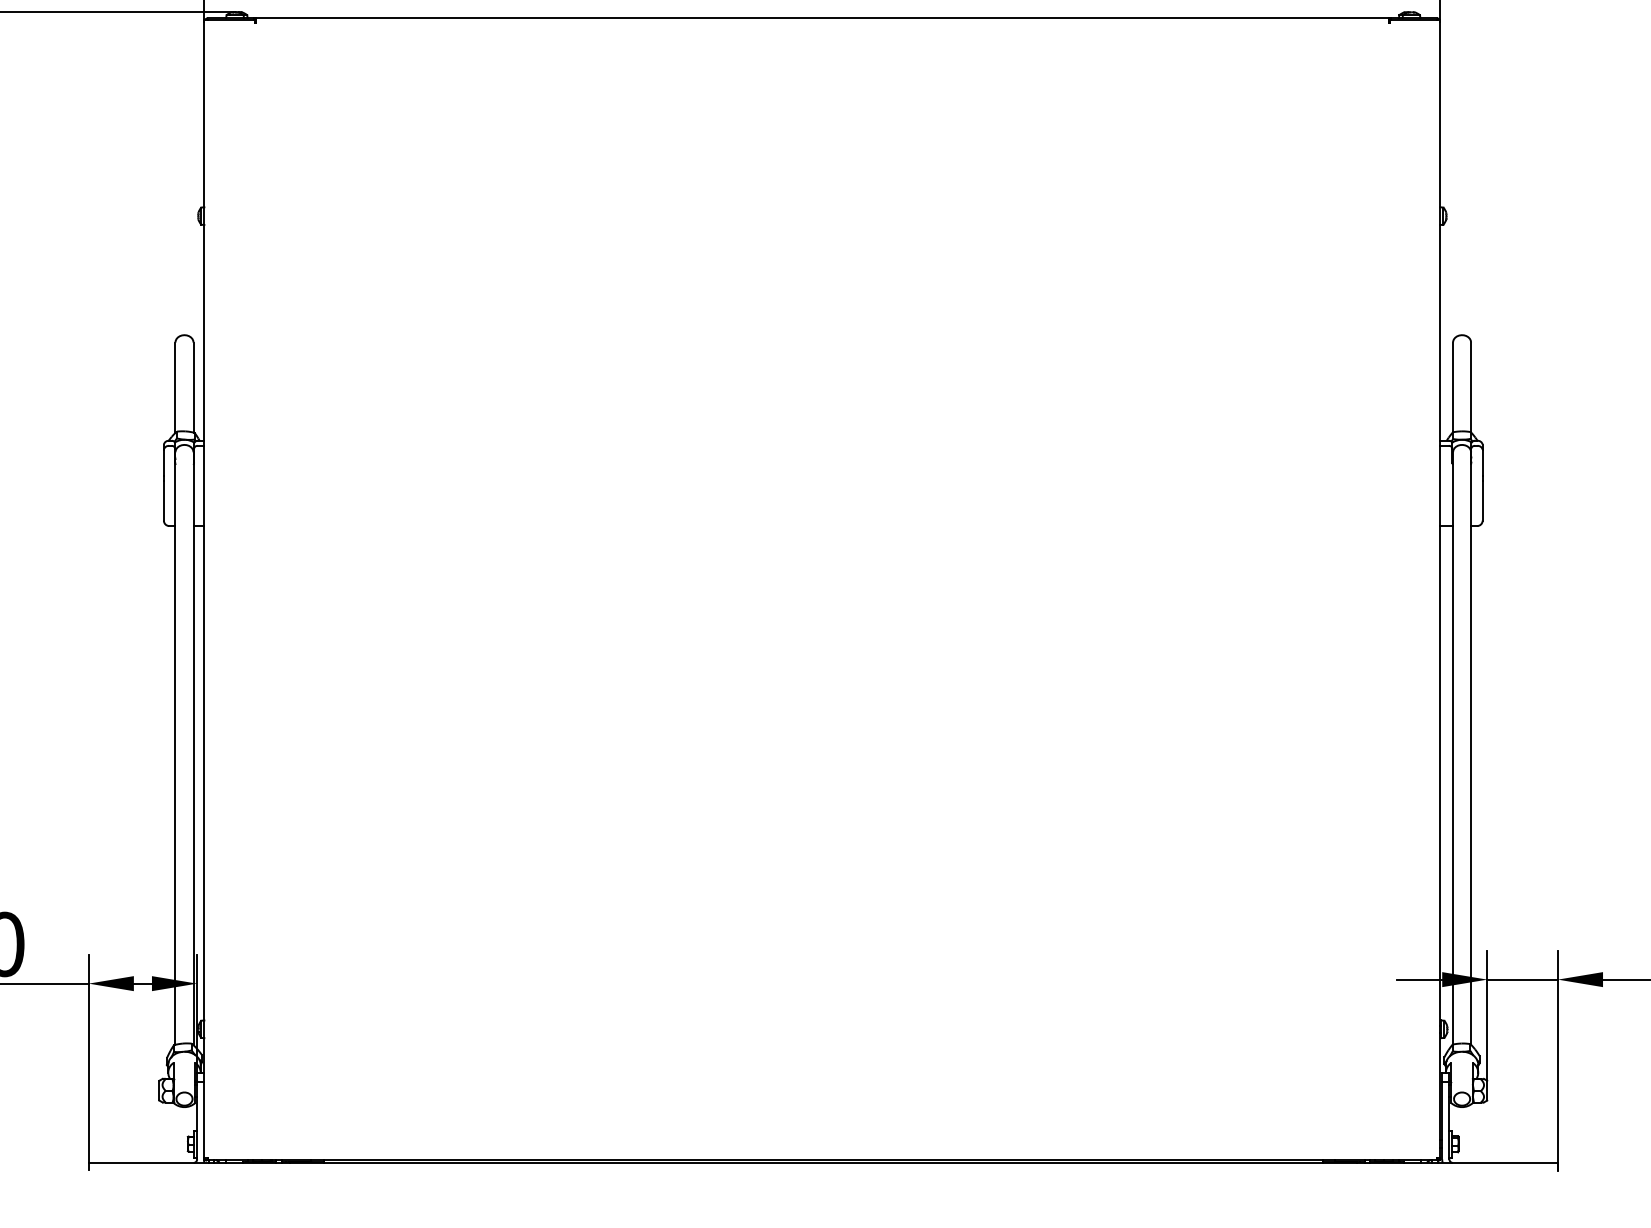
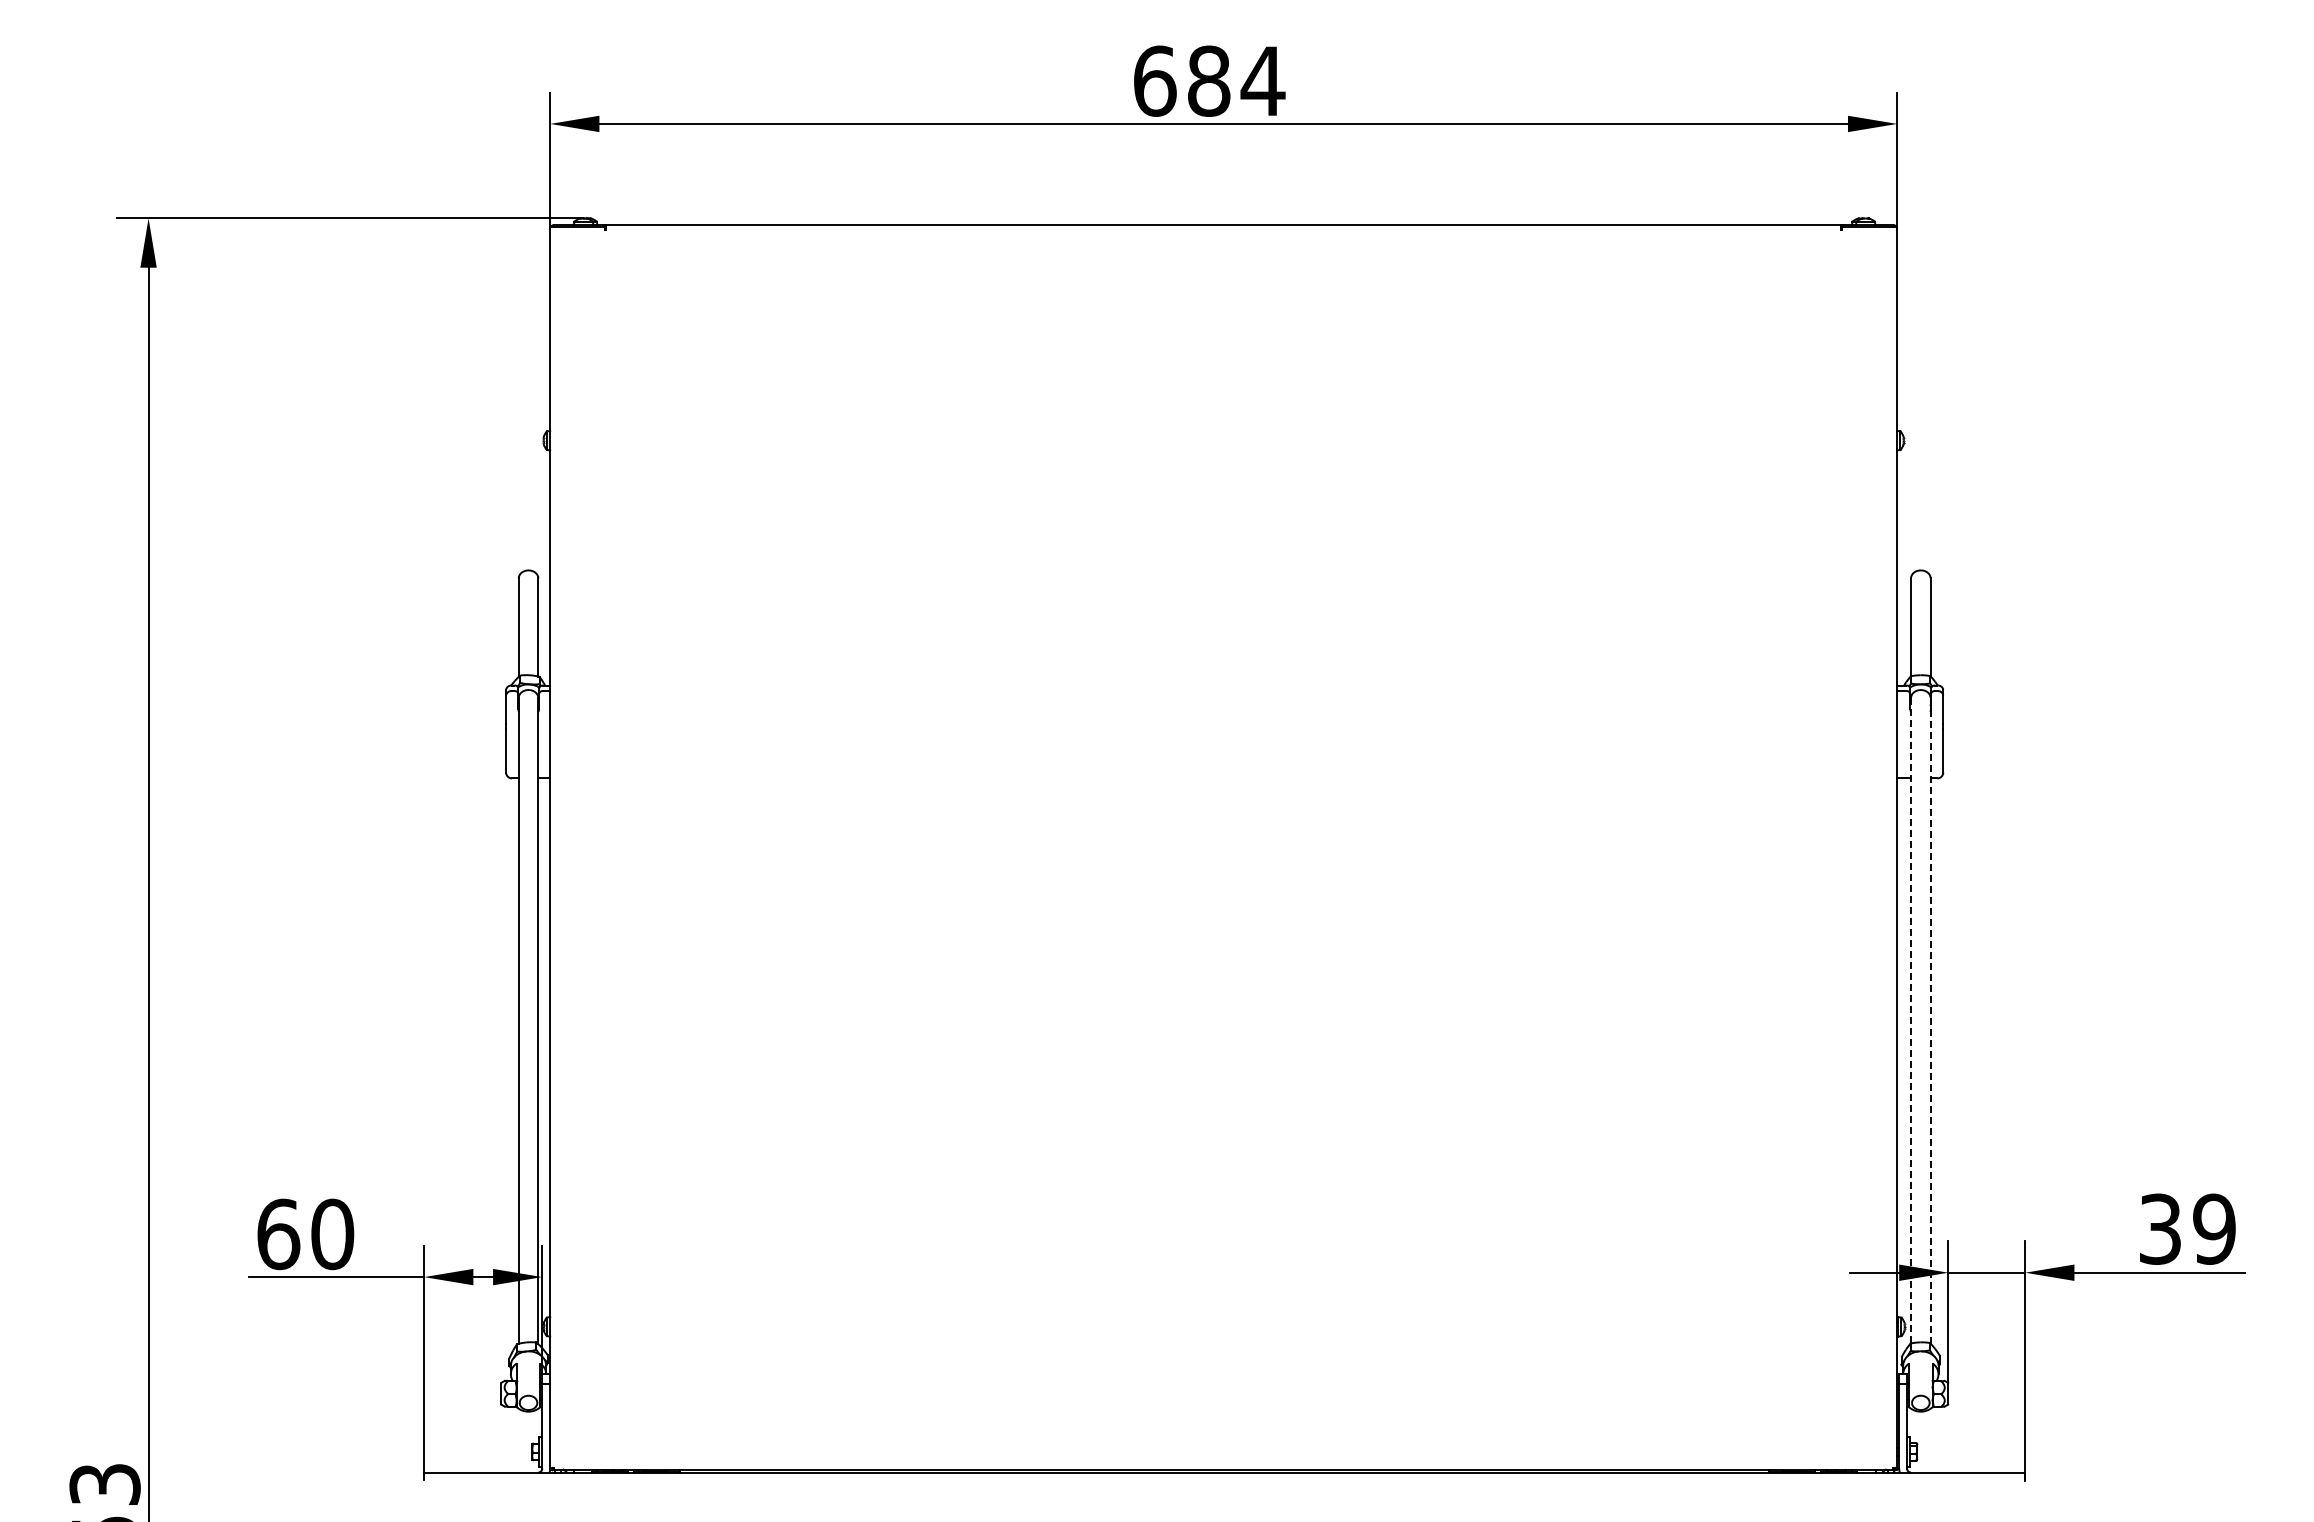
line: (1452, 748) -> (1910, 1020), solid -> dashed
line: (1470, 748) -> (1930, 1020), solid -> dashed

